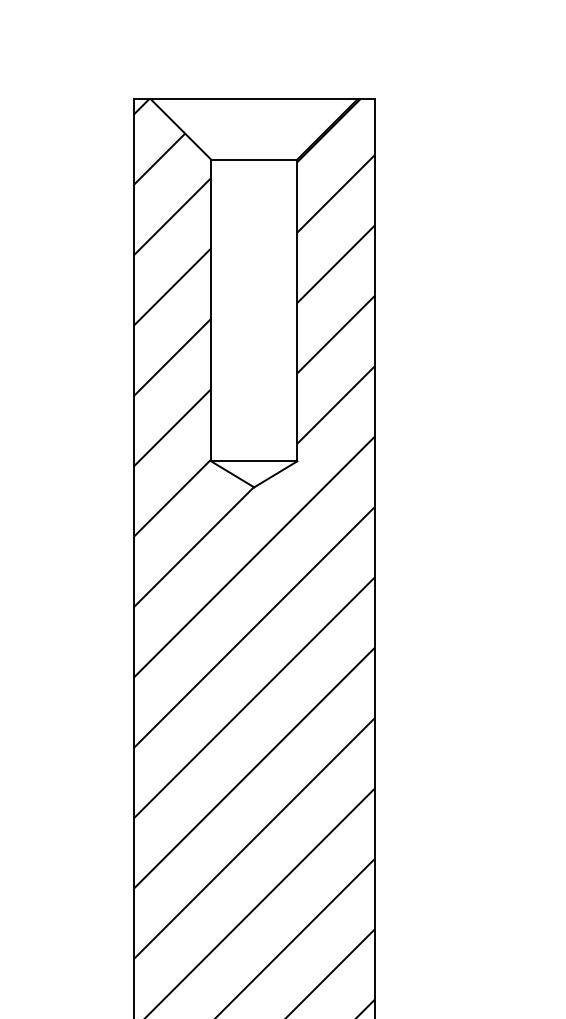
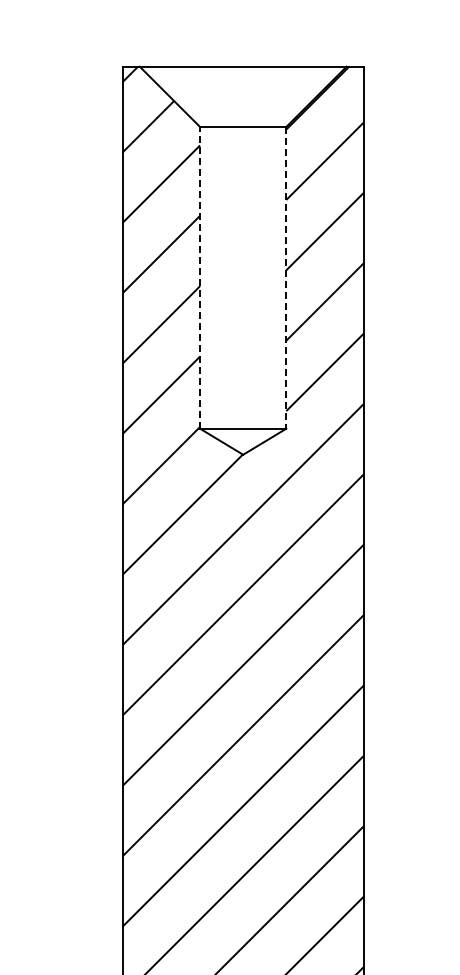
line: (211, 310) -> (200, 277), solid -> dashed
line: (297, 310) -> (286, 277), solid -> dashed

